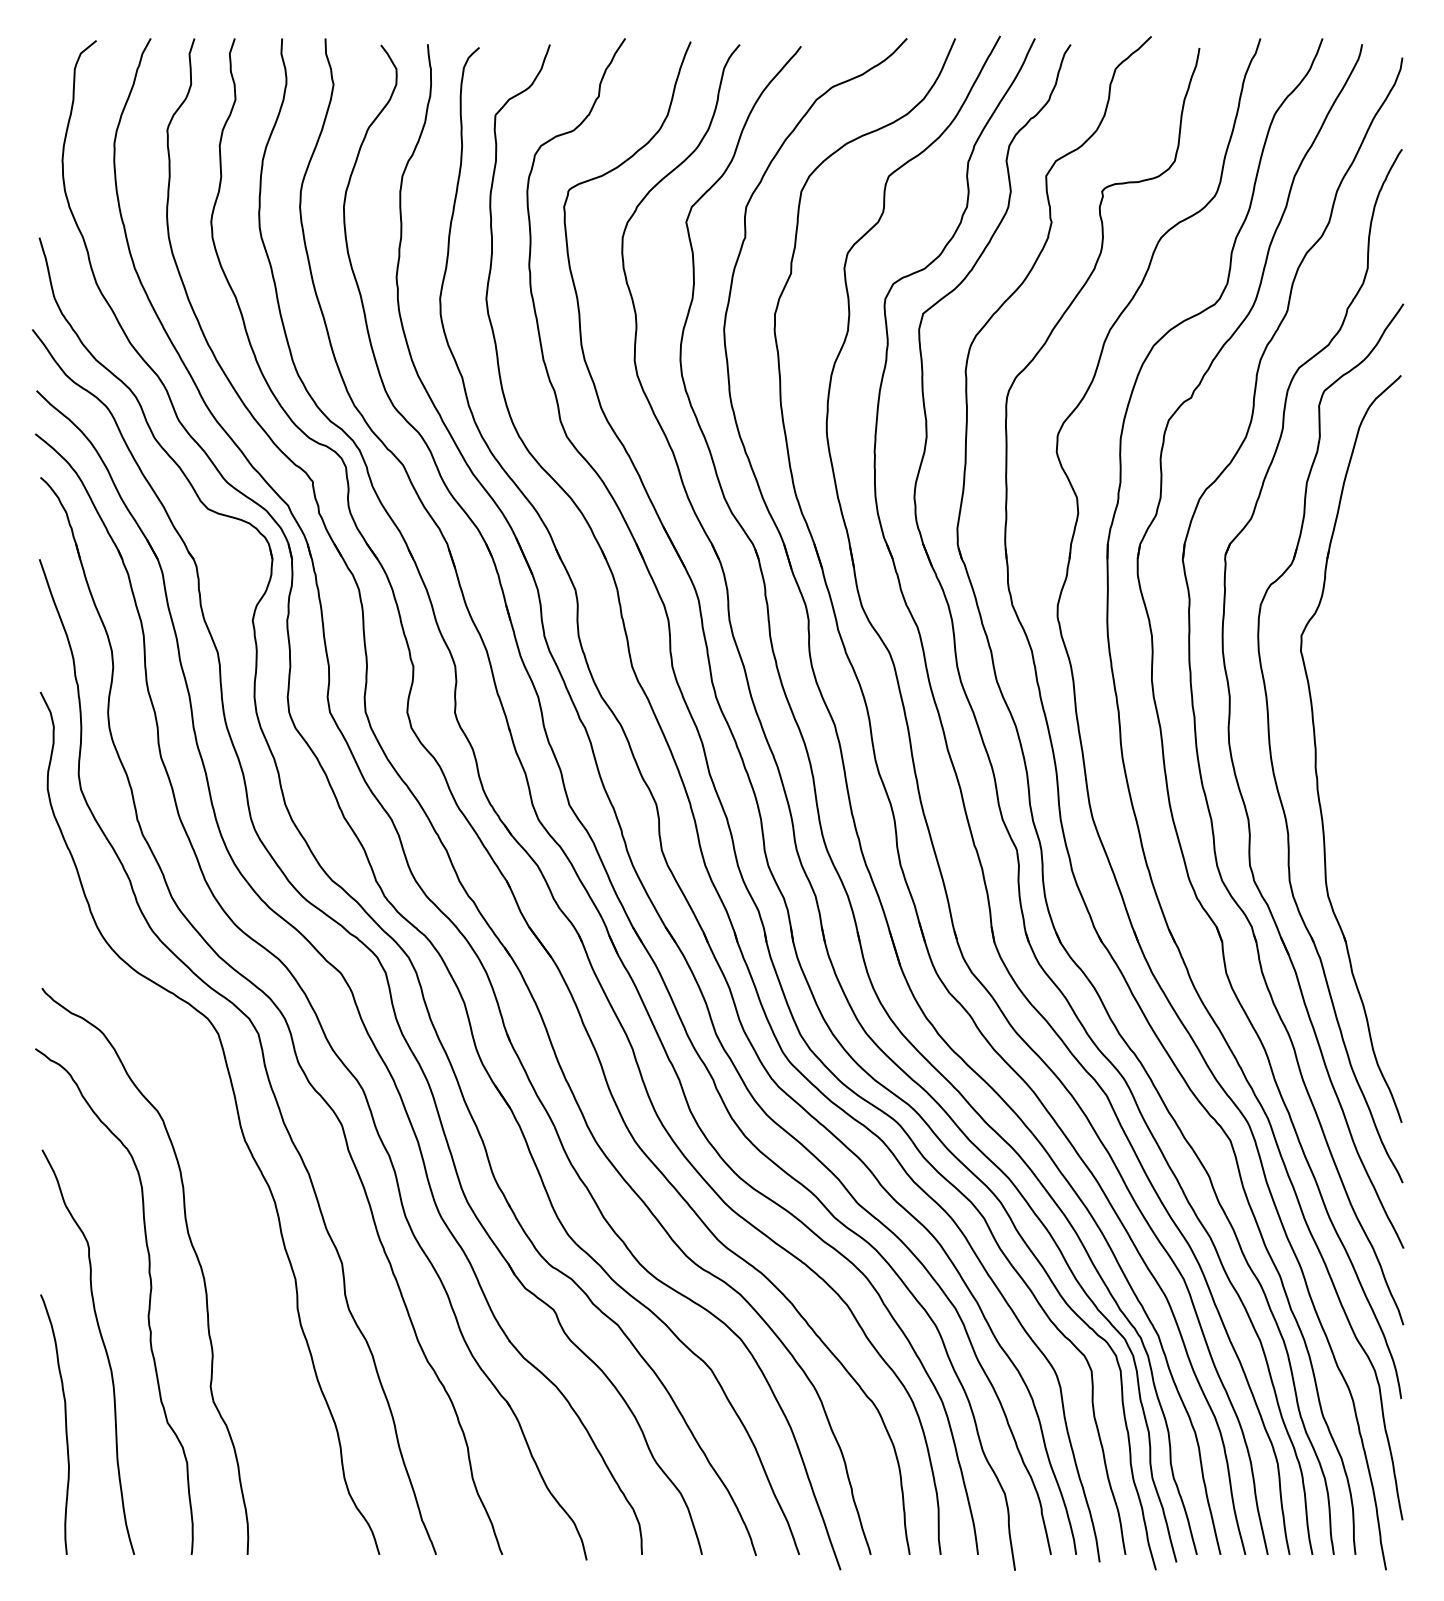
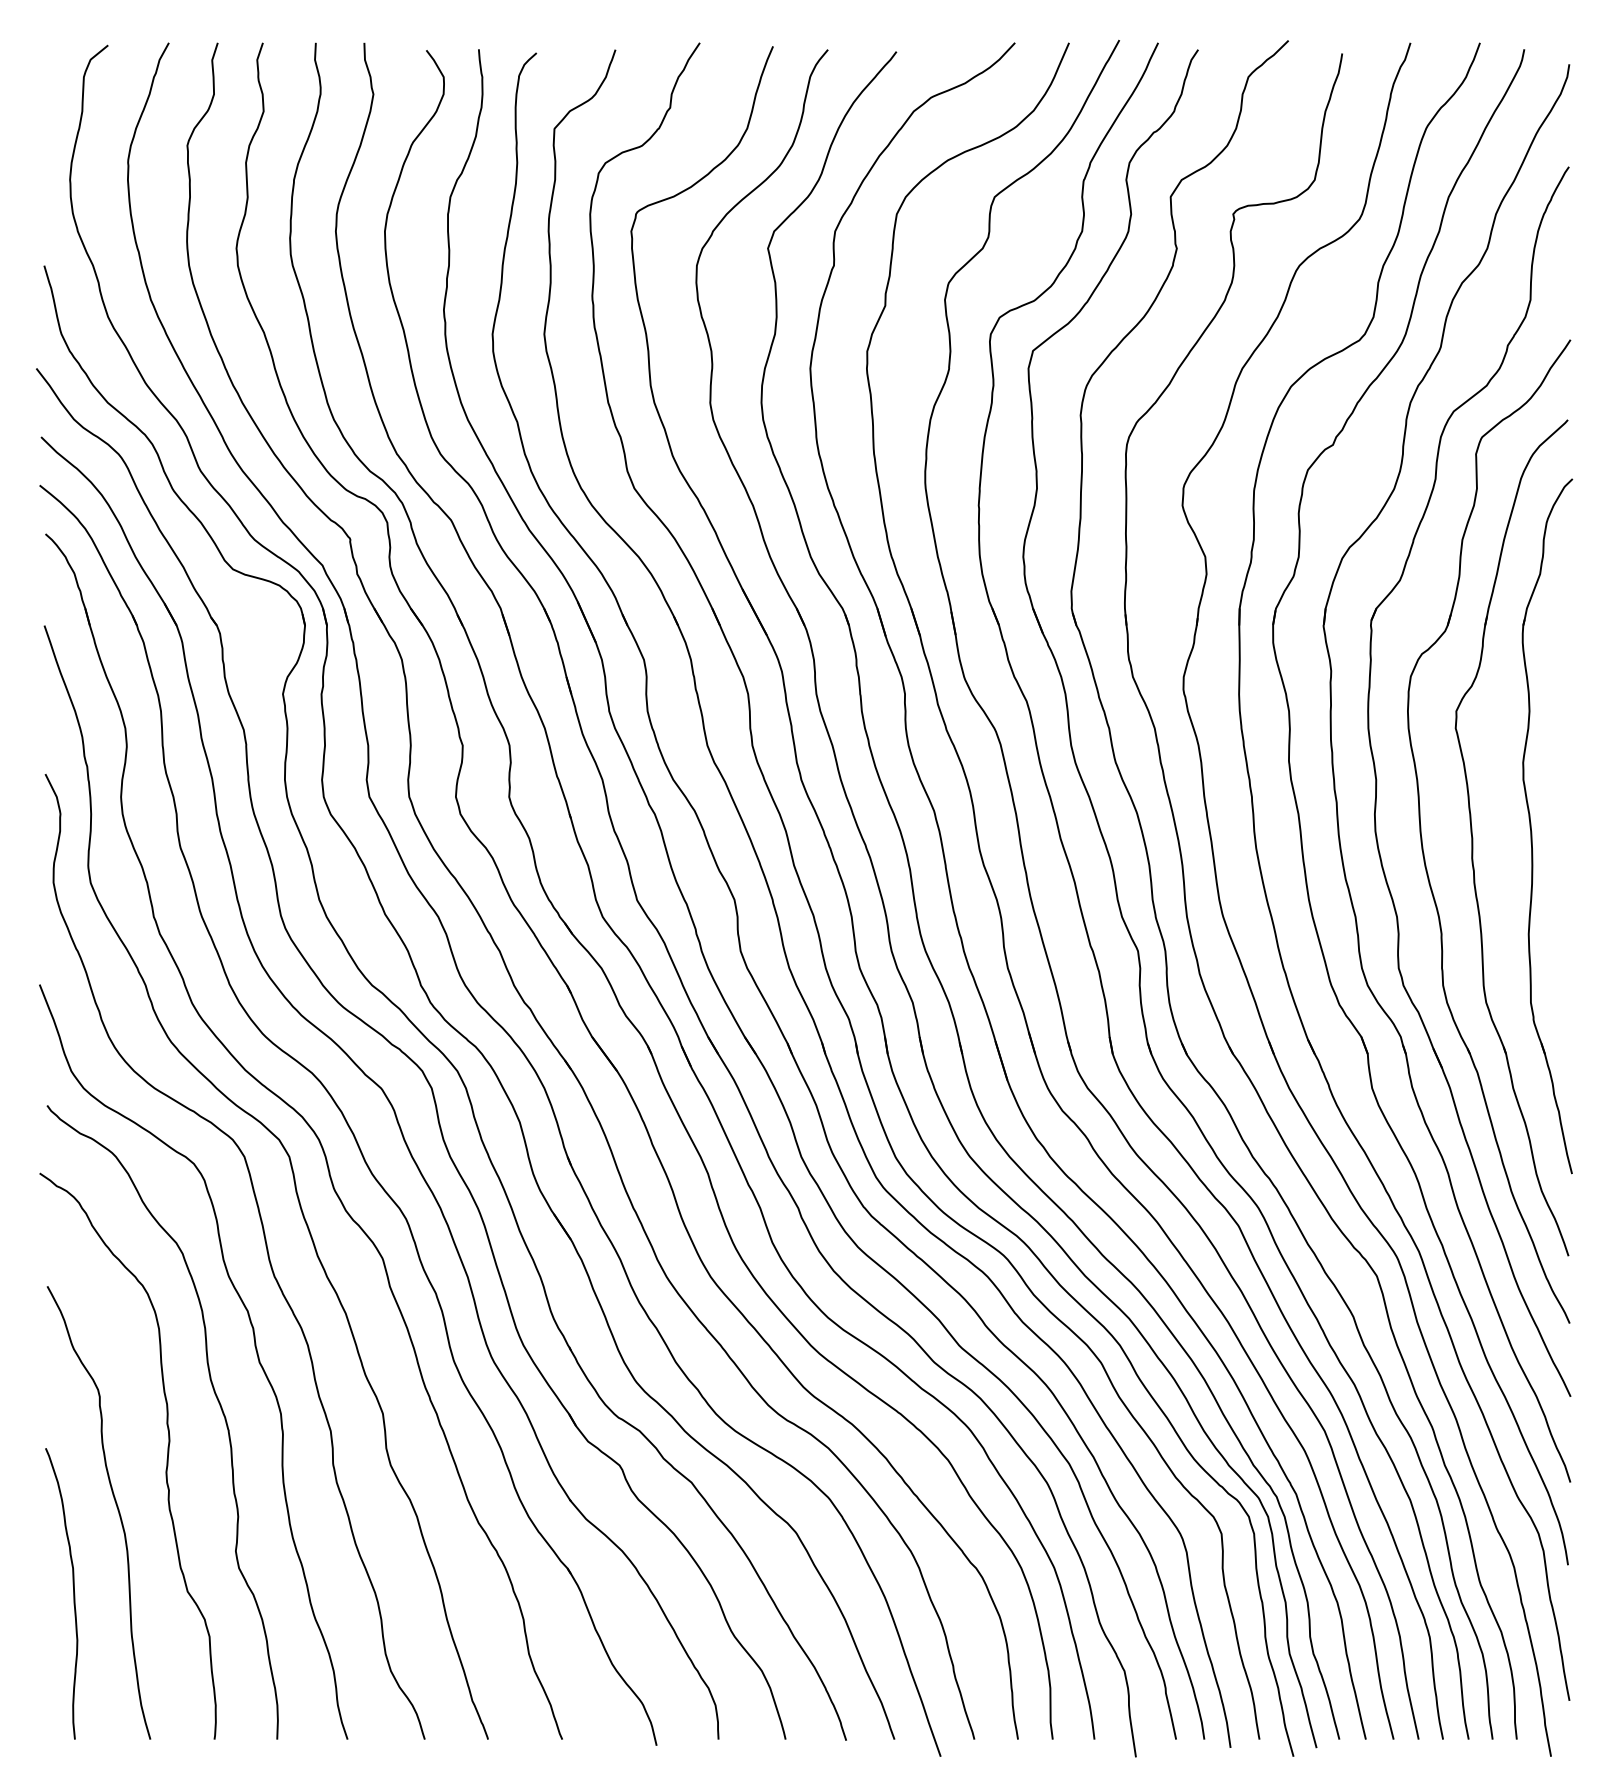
part: (1369, 742) -> (1532, 830), added
curve: (227, 1204) -> (254, 1347), added

